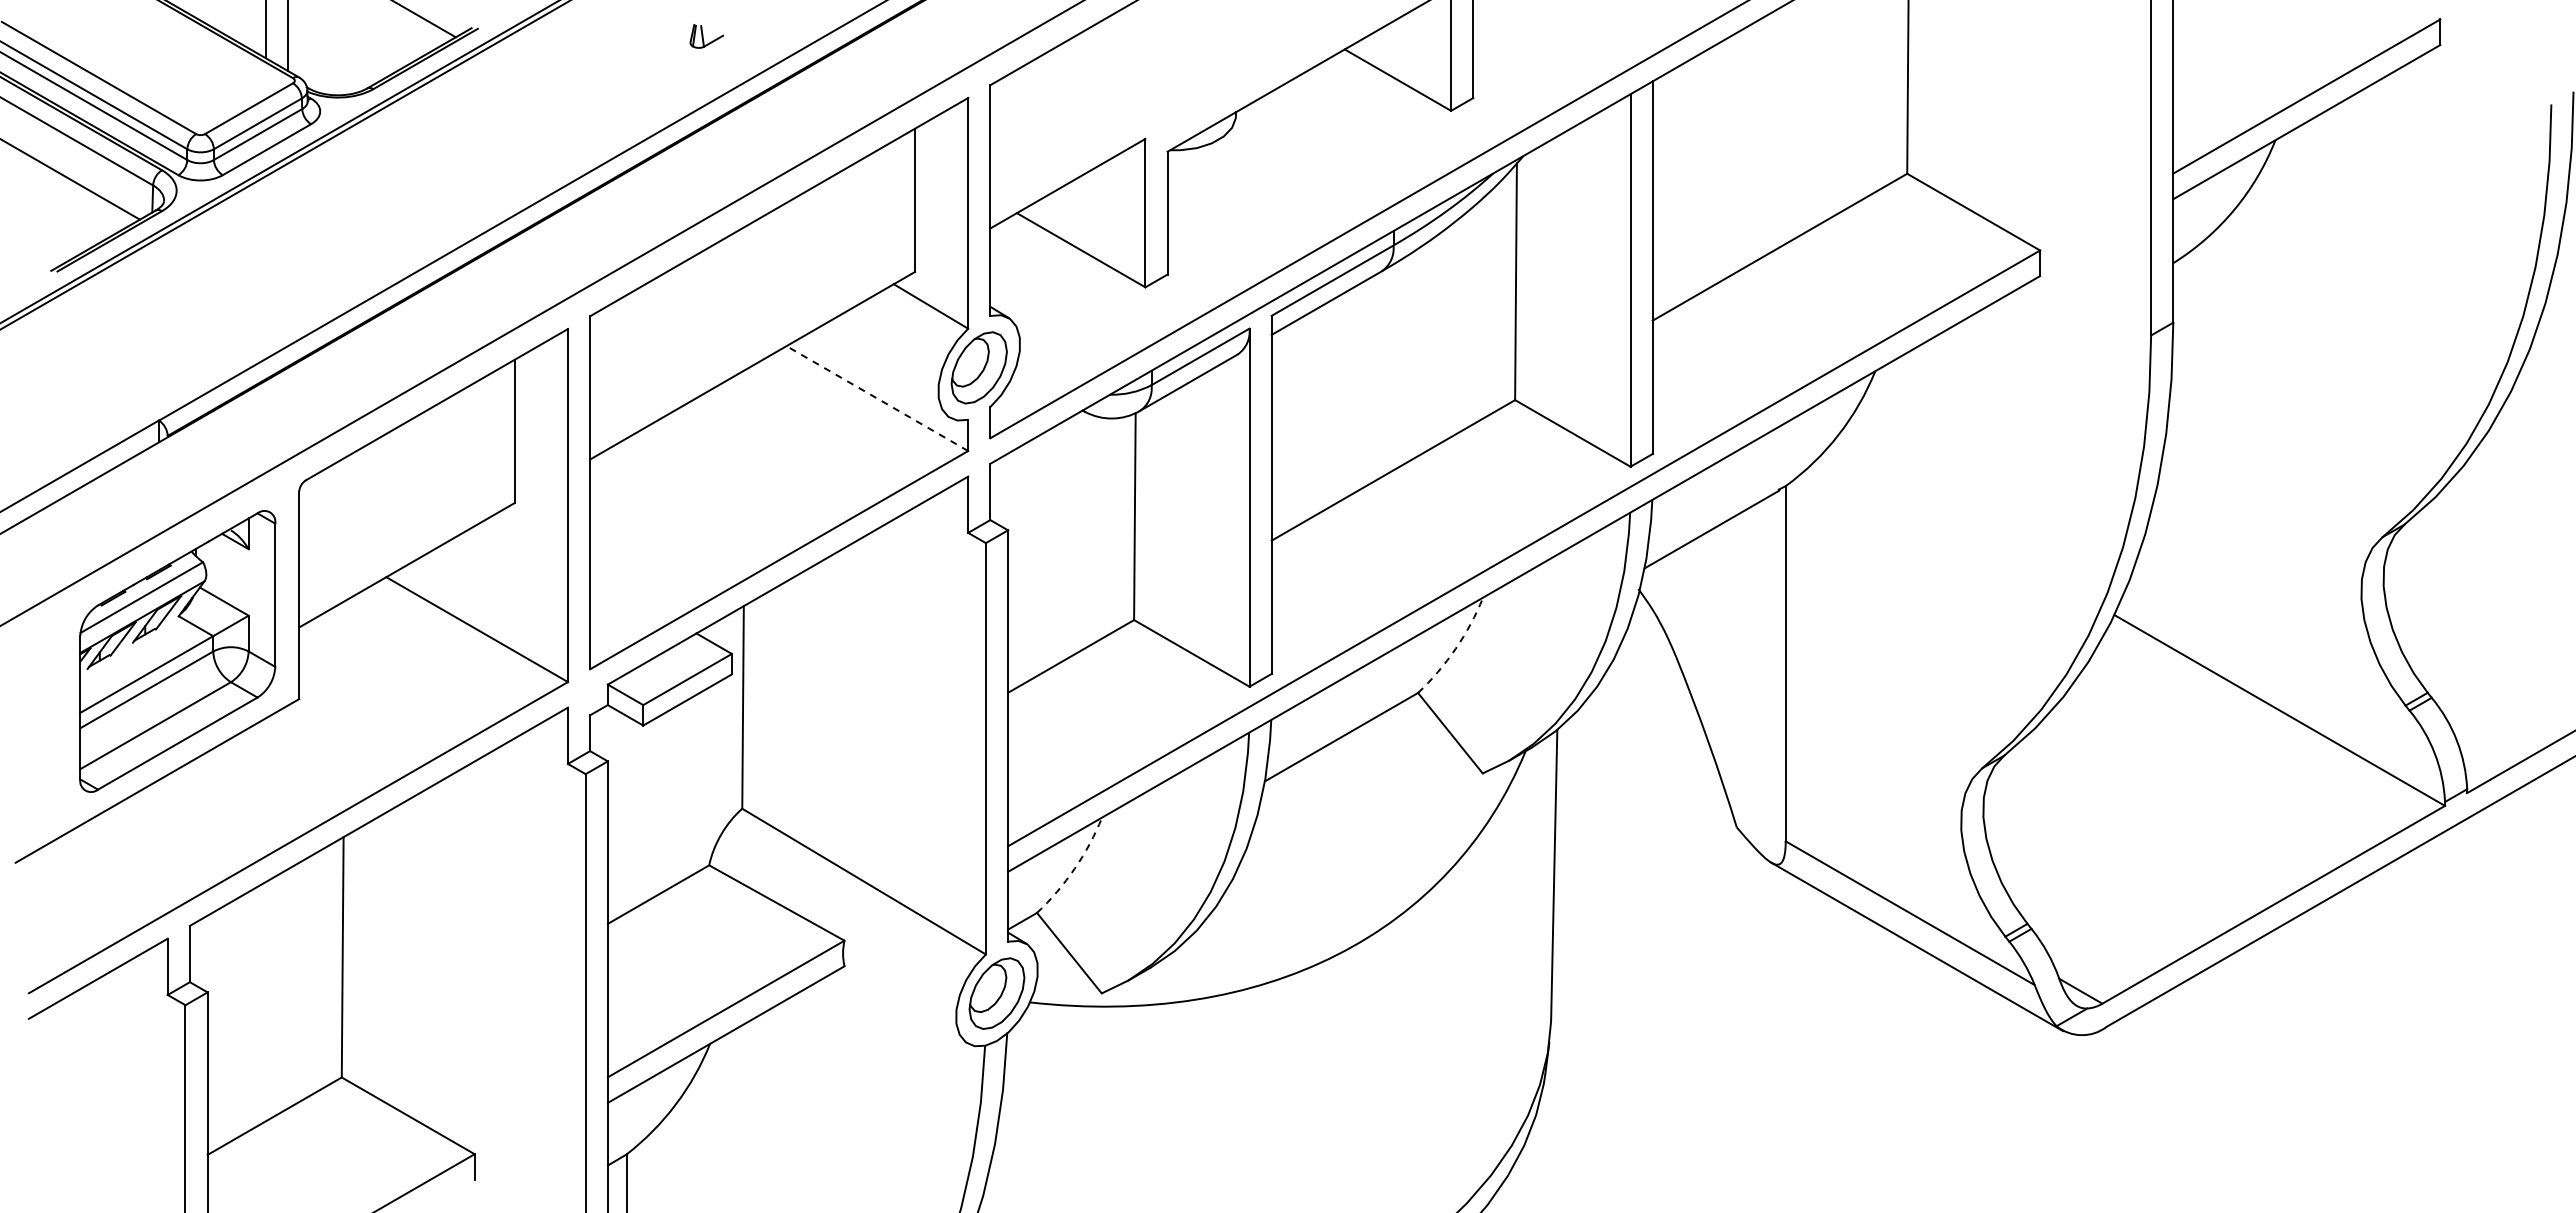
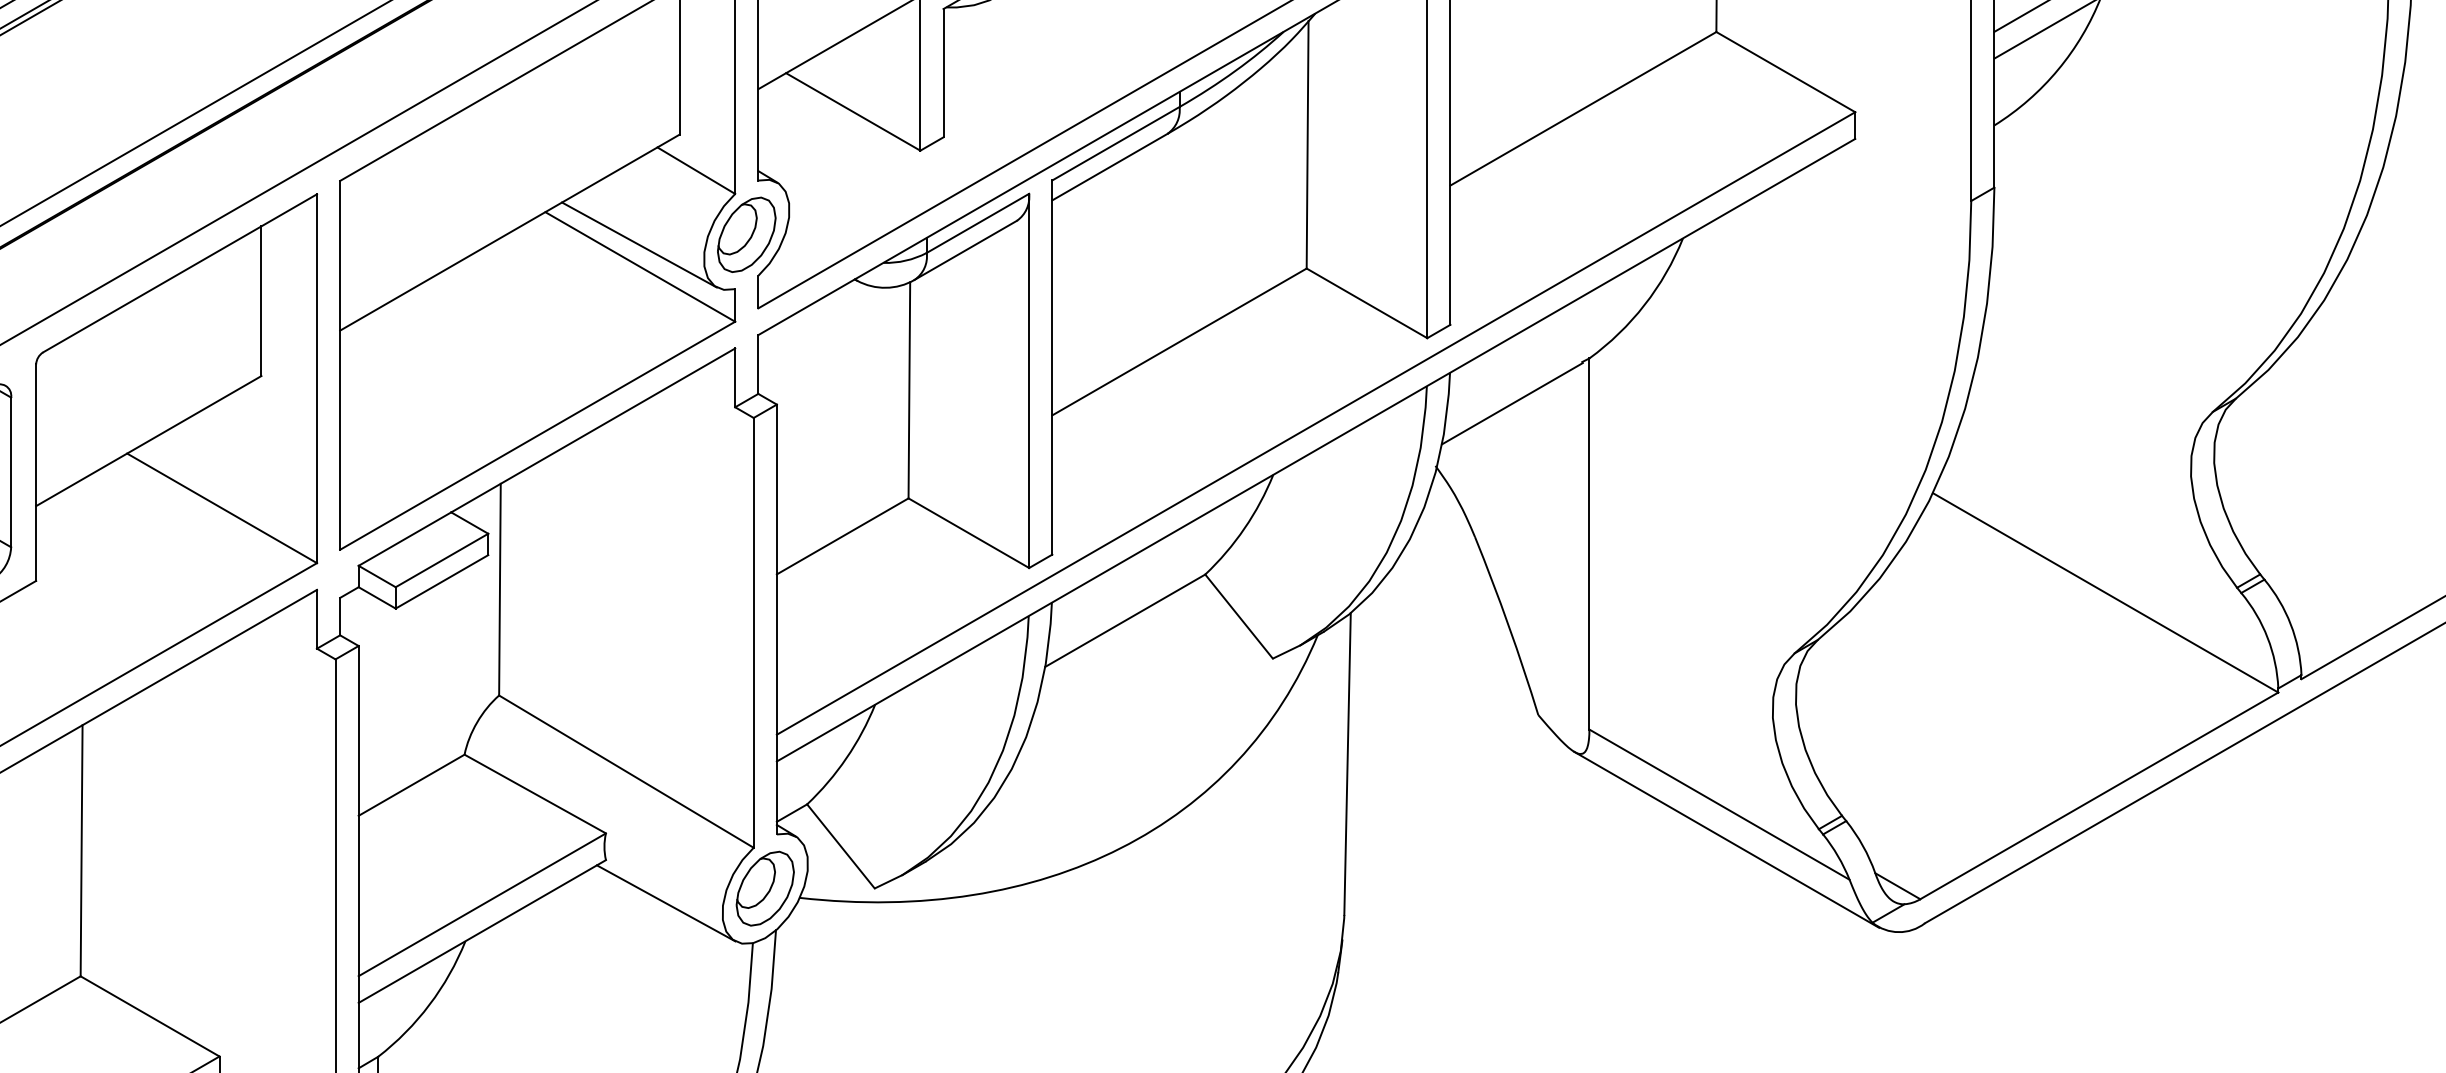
line: (876, 377) -> (639, 244), added
line: (877, 398) -> (640, 266), dashed -> solid
arc: (1455, 648) -> (1244, 528), dashed -> solid
arc: (1074, 868) -> (846, 757), dashed -> solid
line: (901, 1007) -> (665, 903), added

